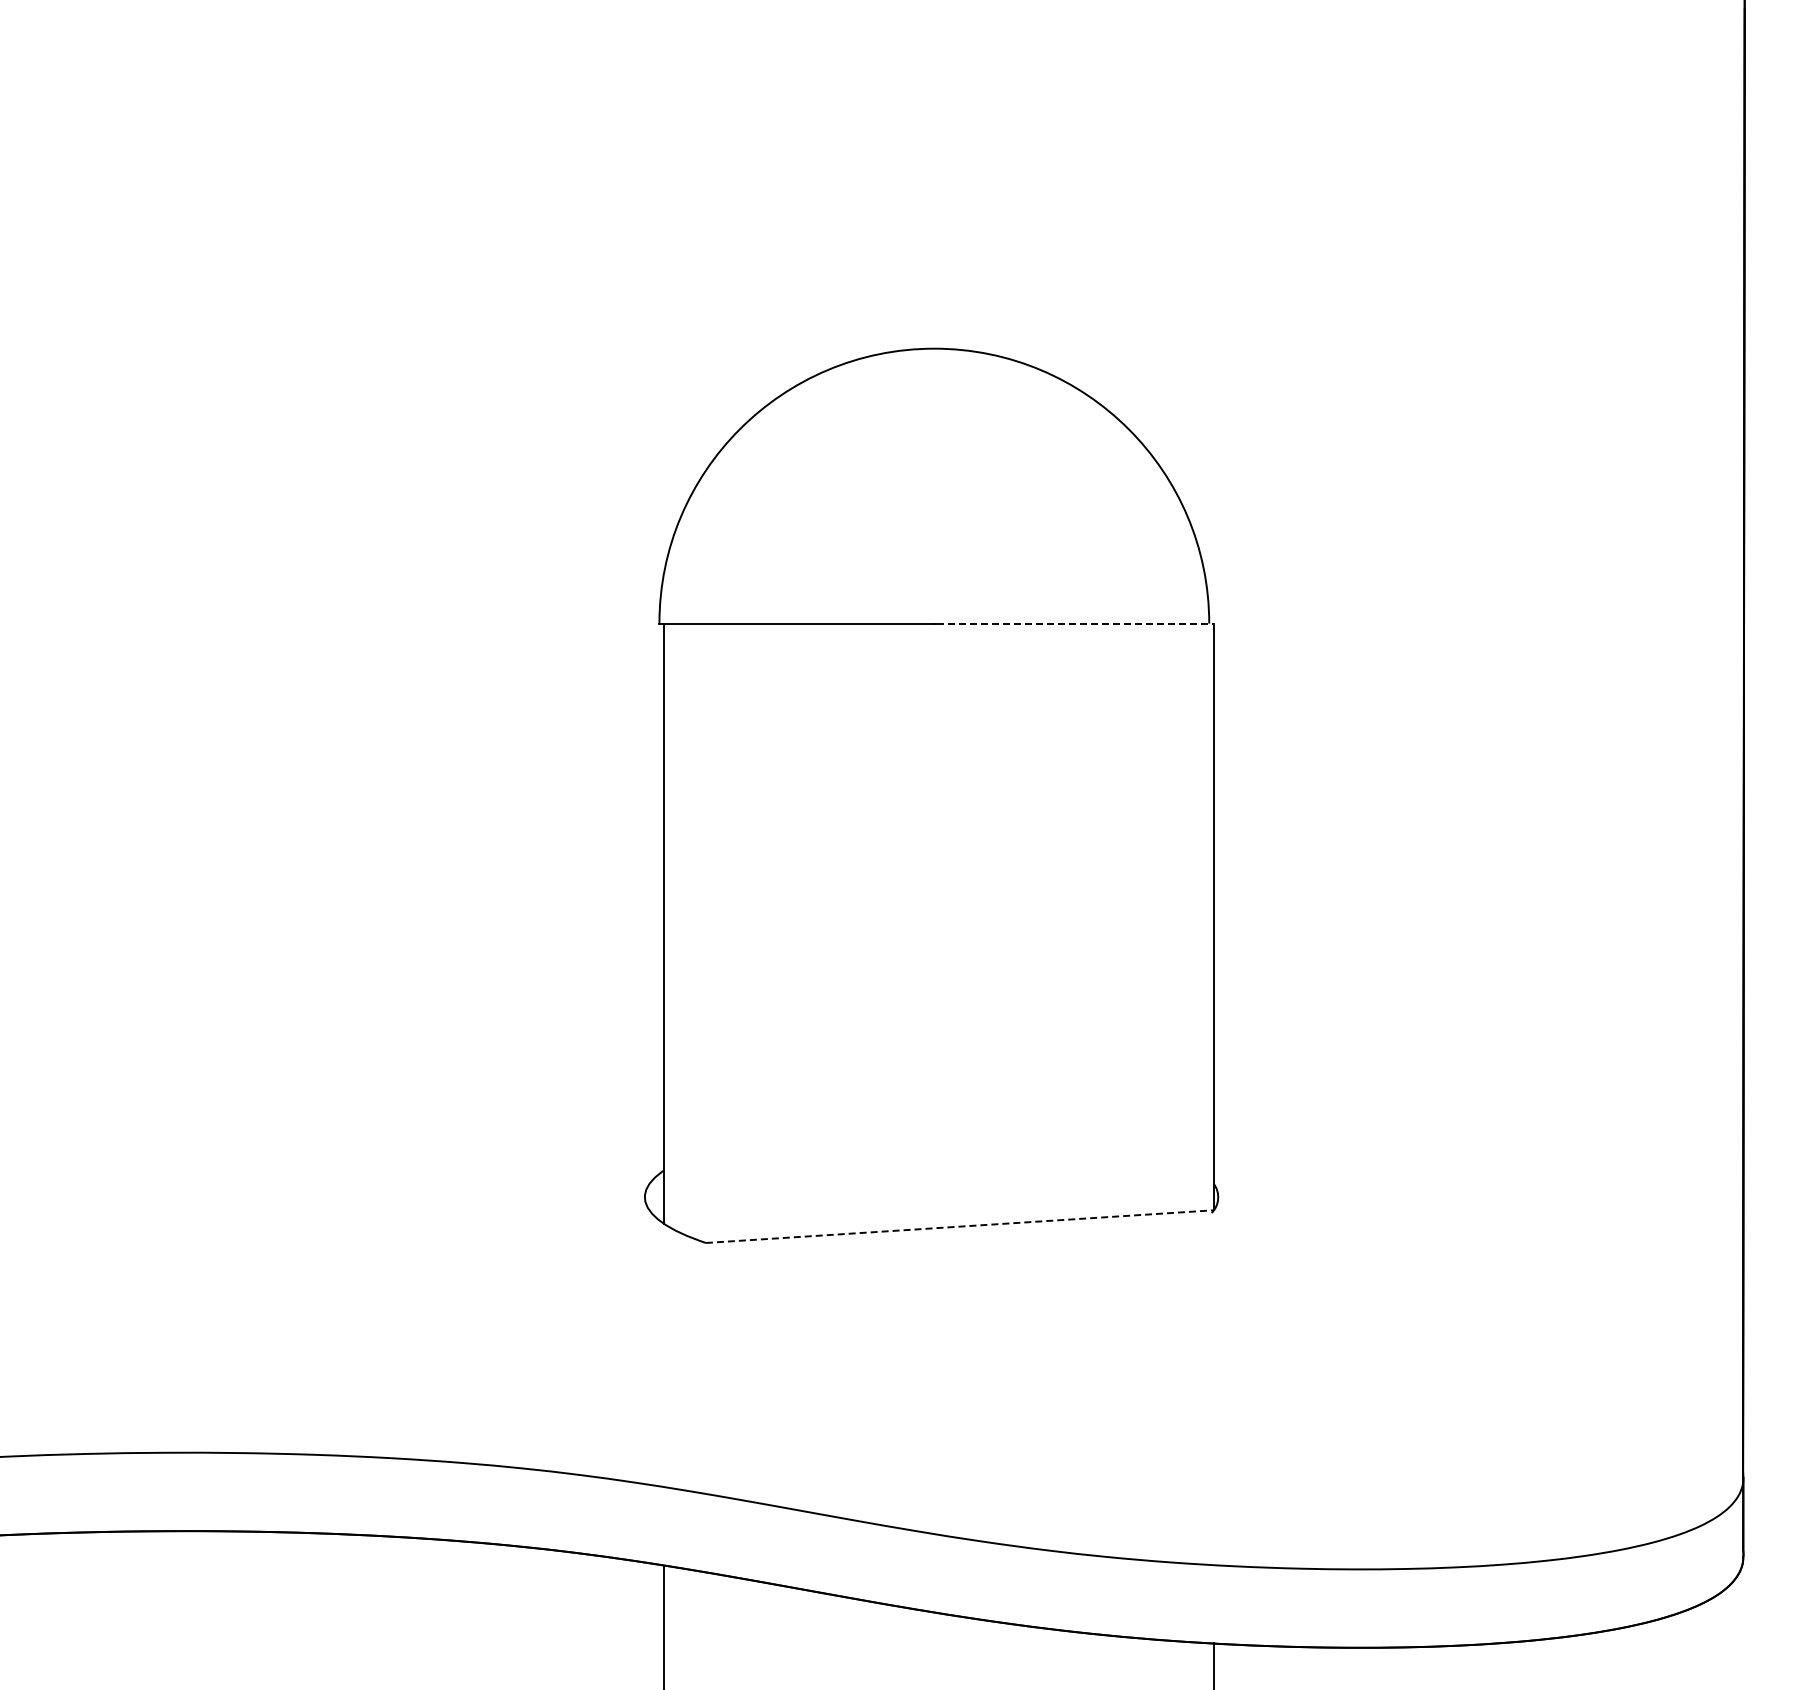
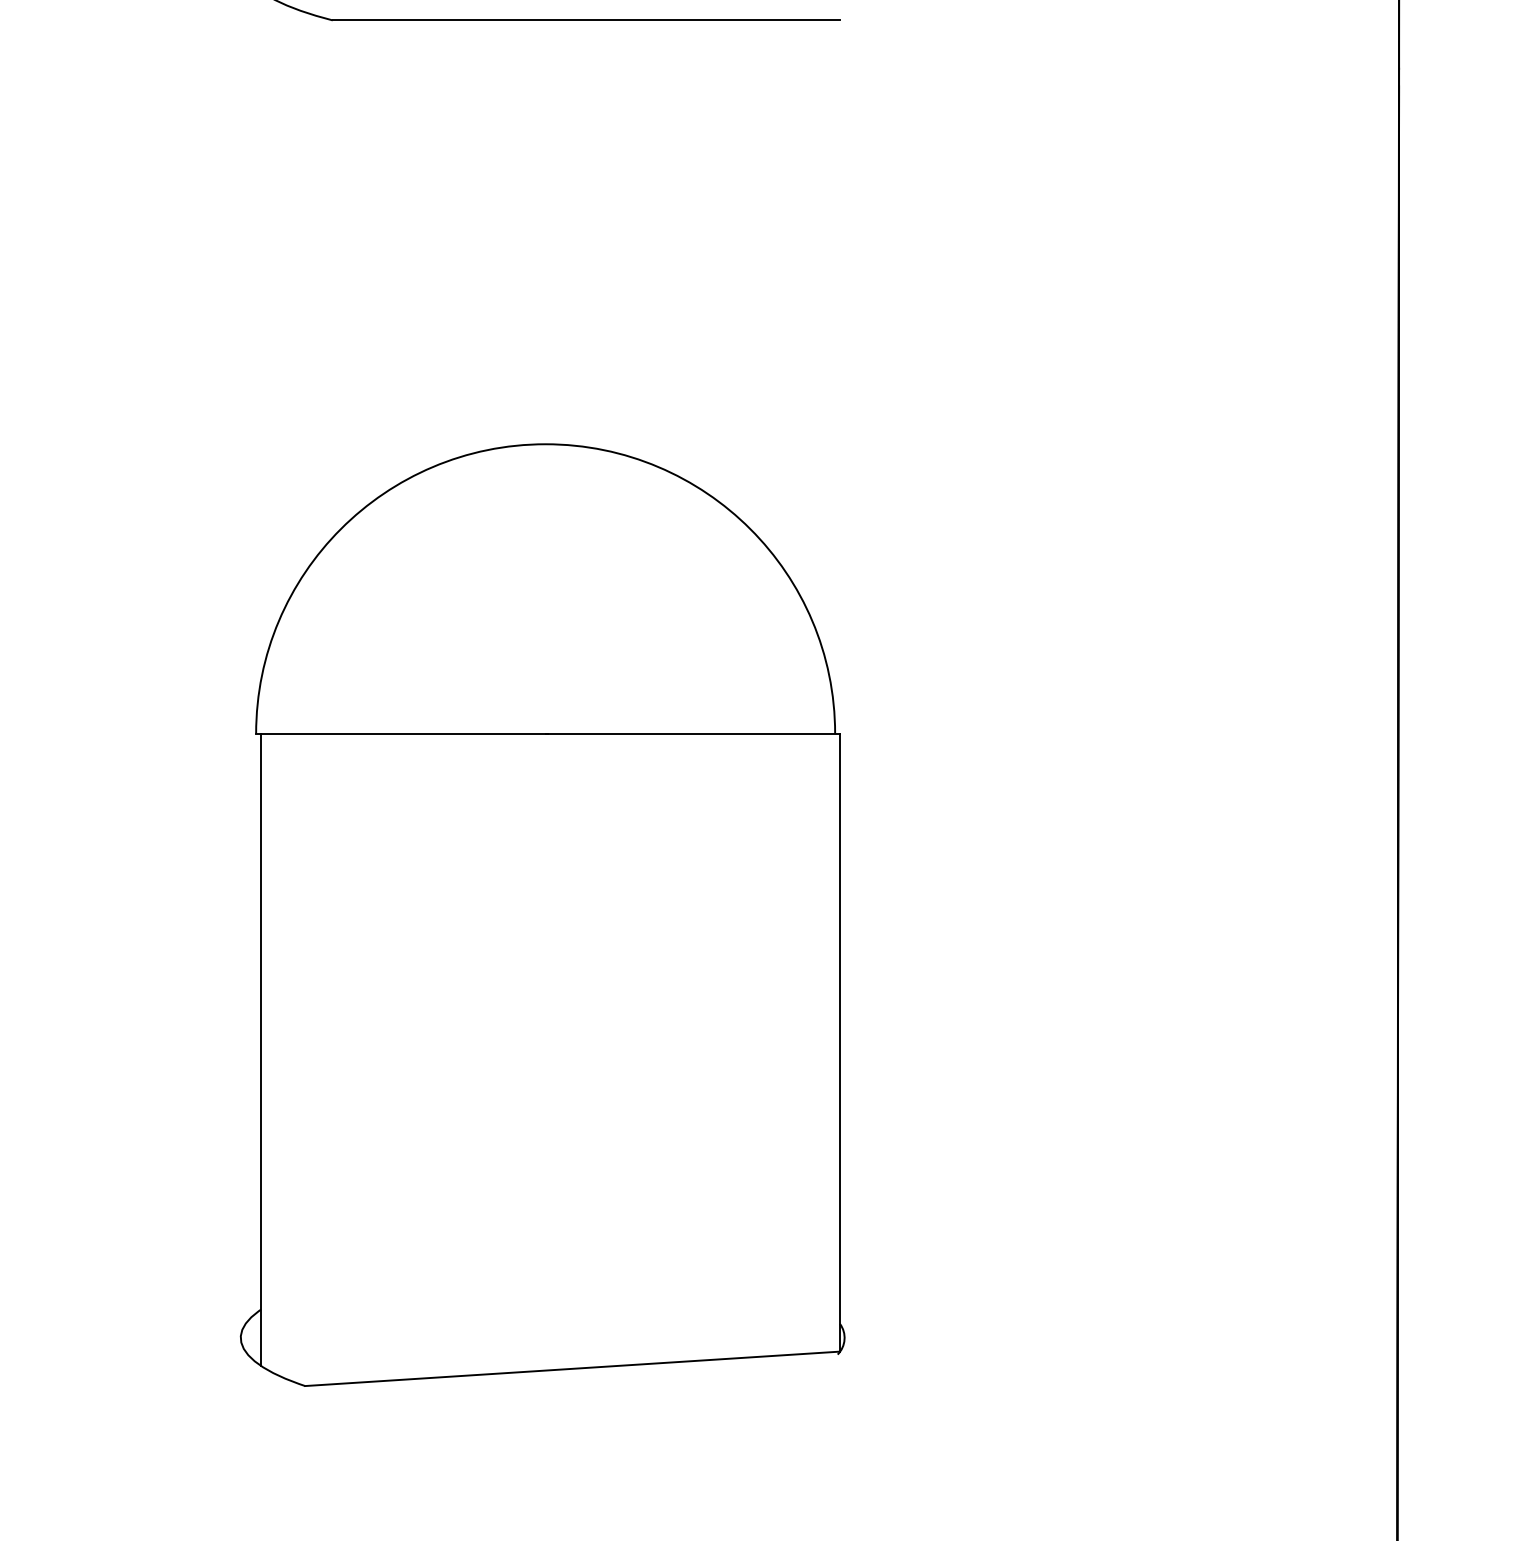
line: (1075, 623) -> (694, 733), dashed -> solid
line: (960, 1226) -> (573, 1368), dashed -> solid

